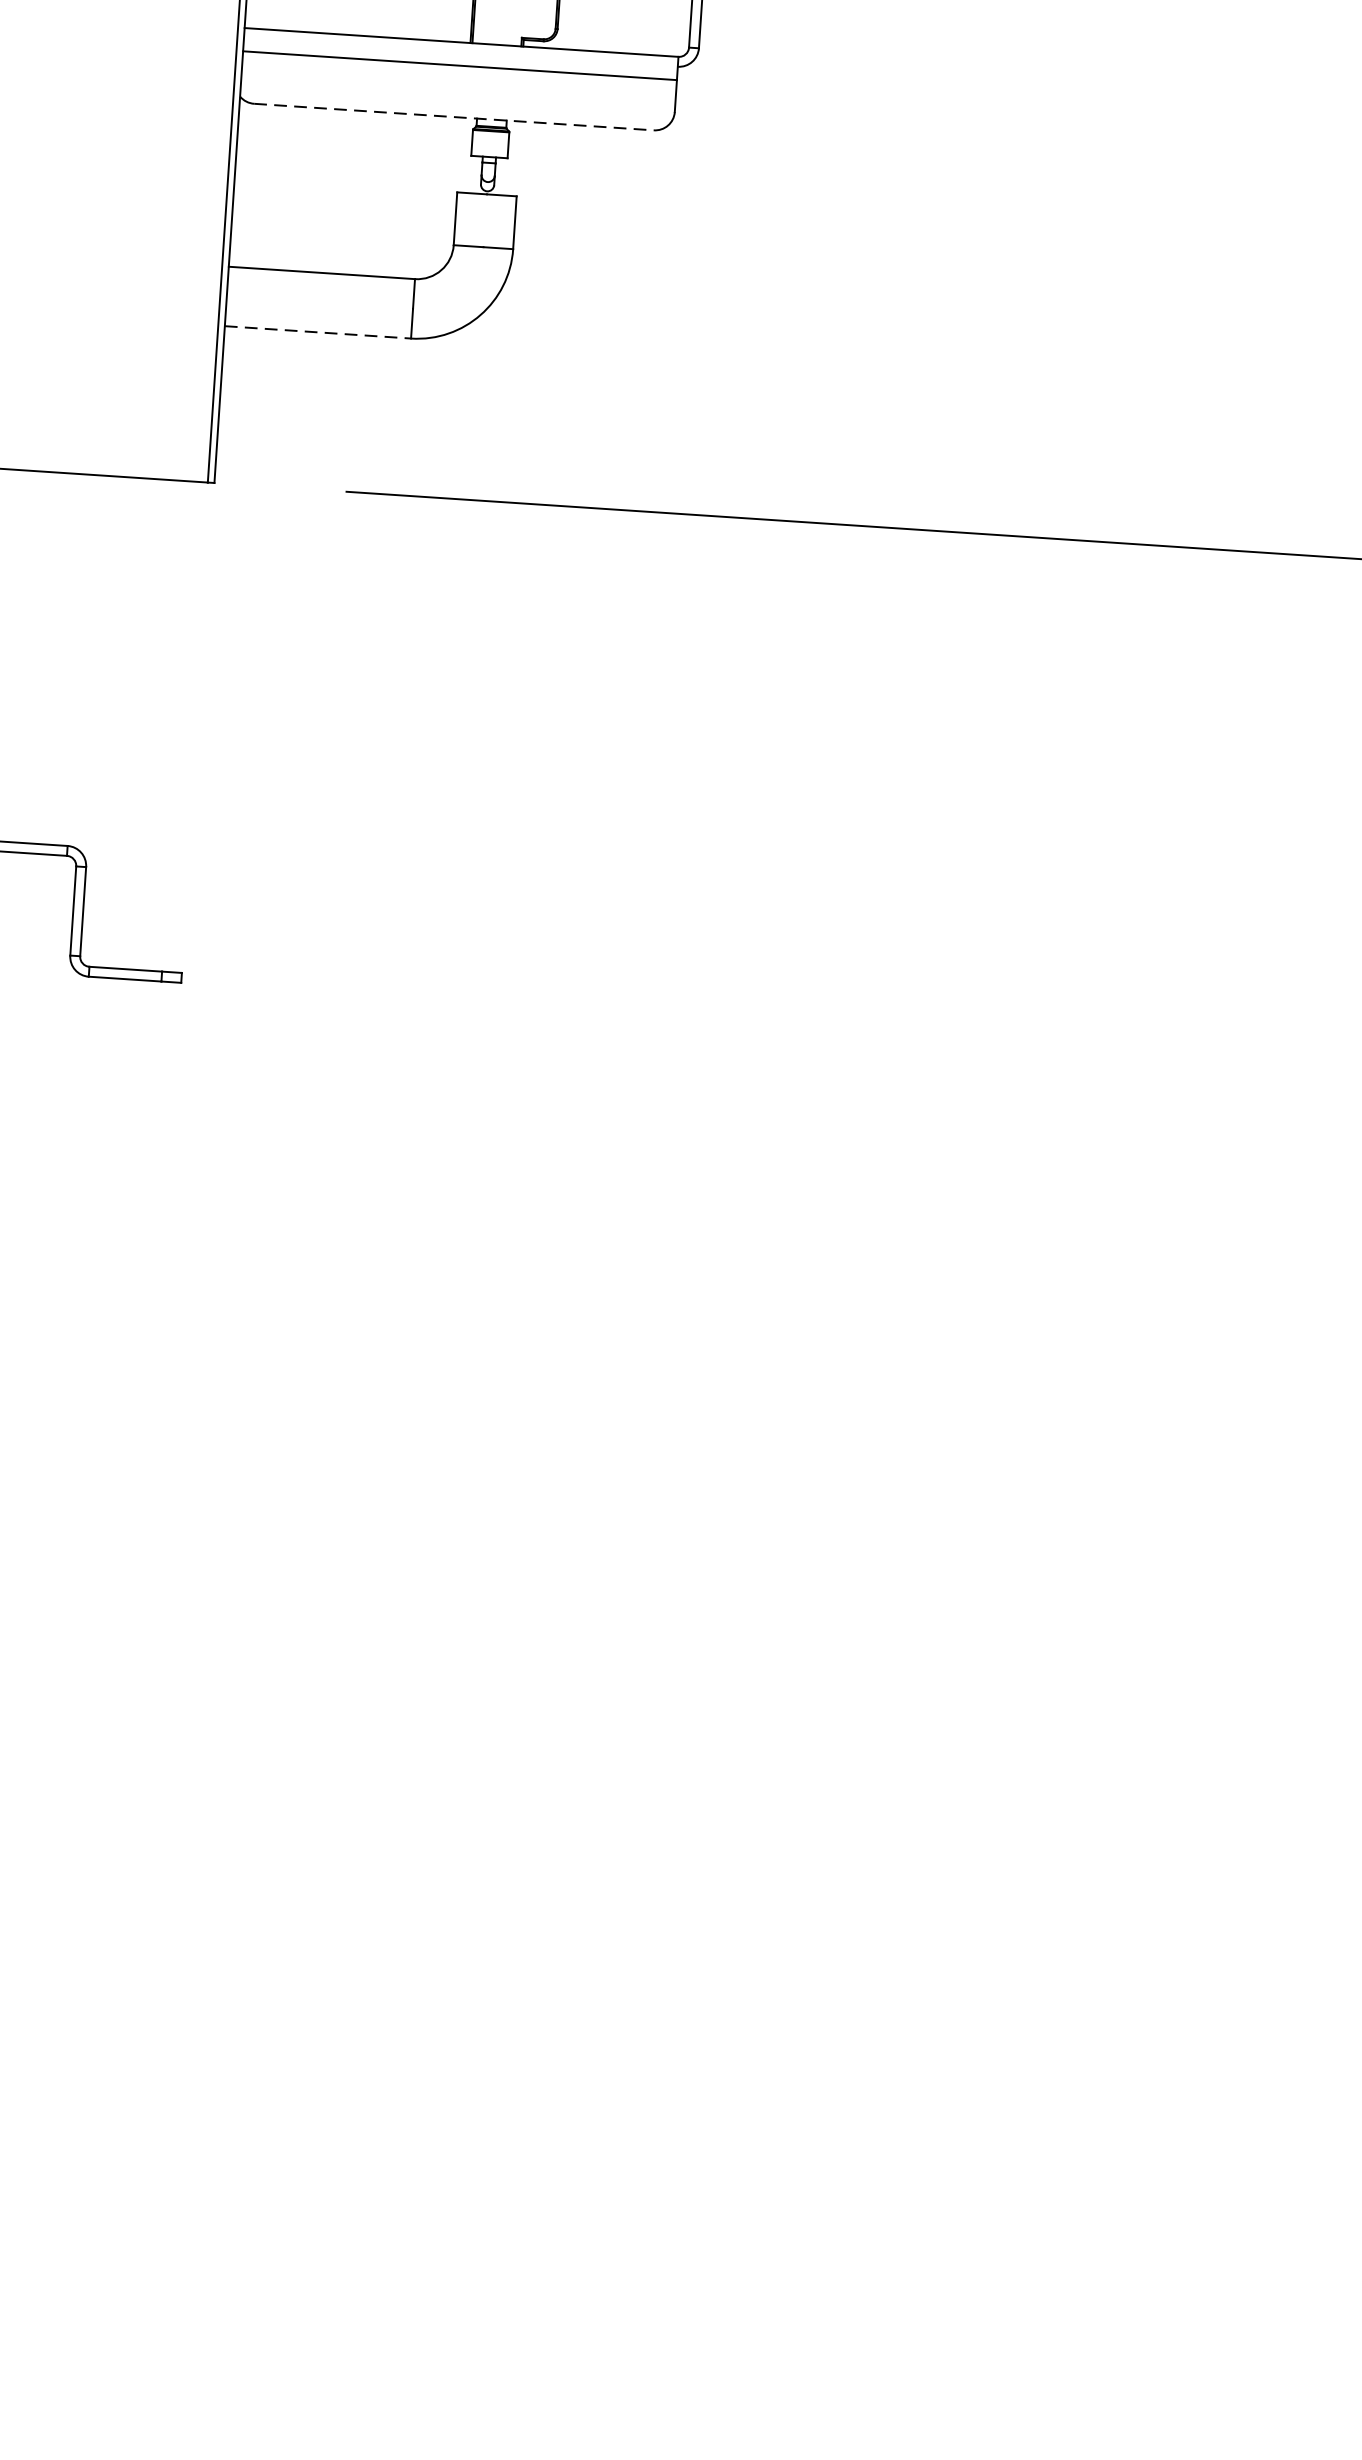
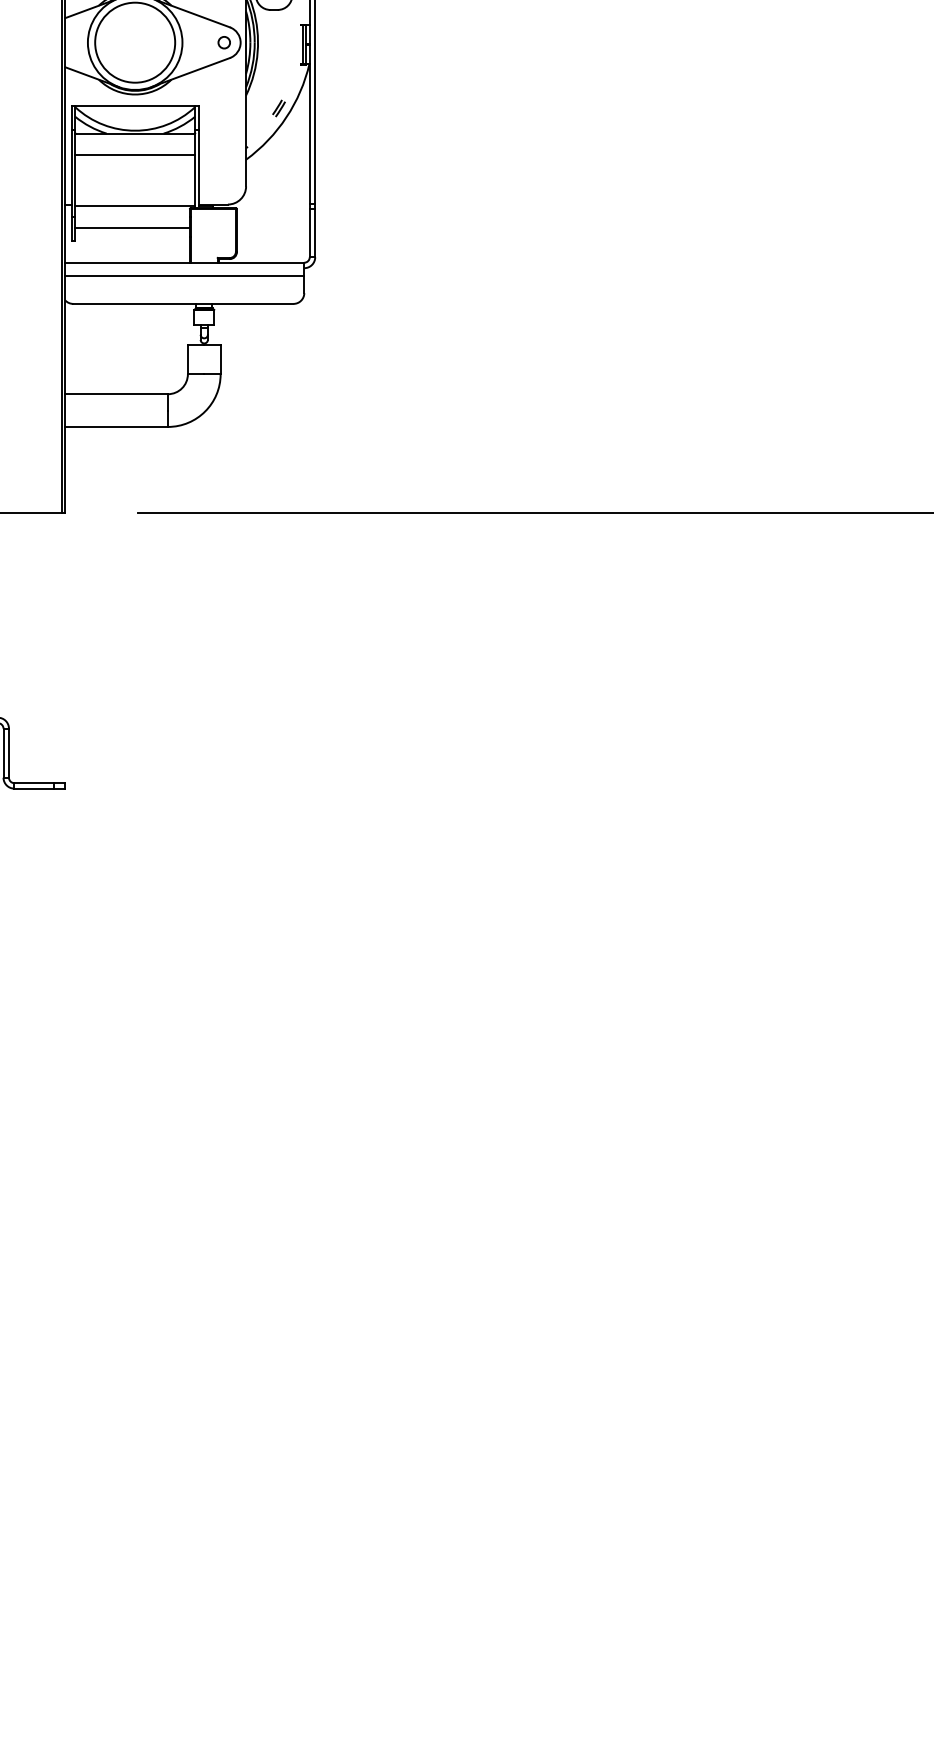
line: (454, 116) -> (183, 303), dashed -> solid
line: (319, 331) -> (117, 426), dashed -> solid

